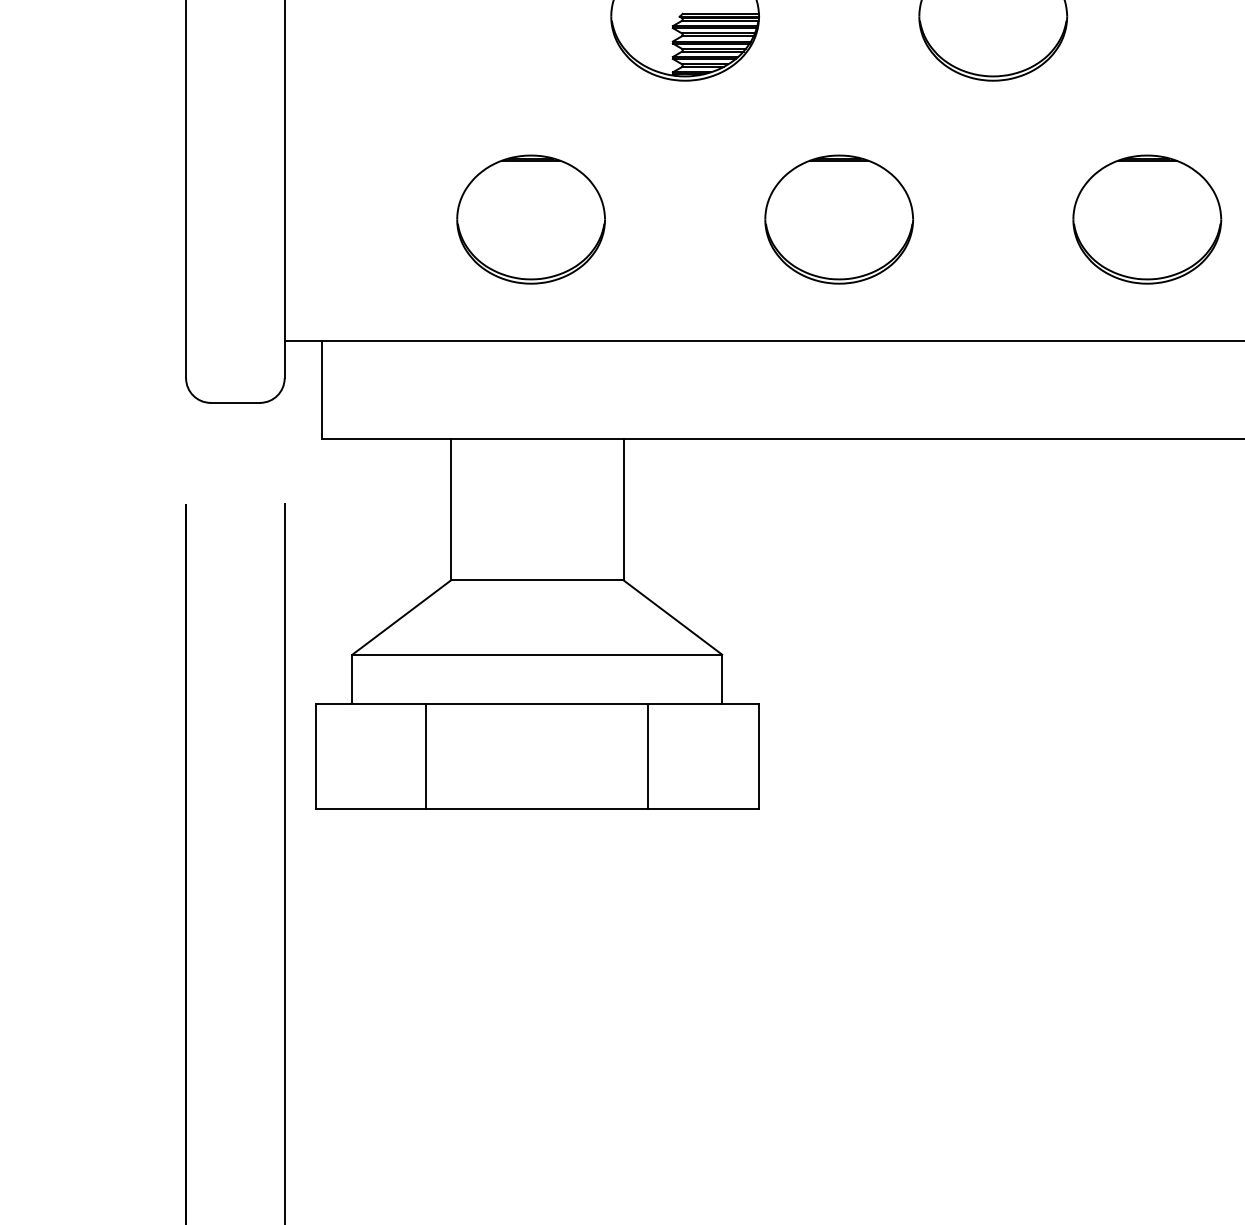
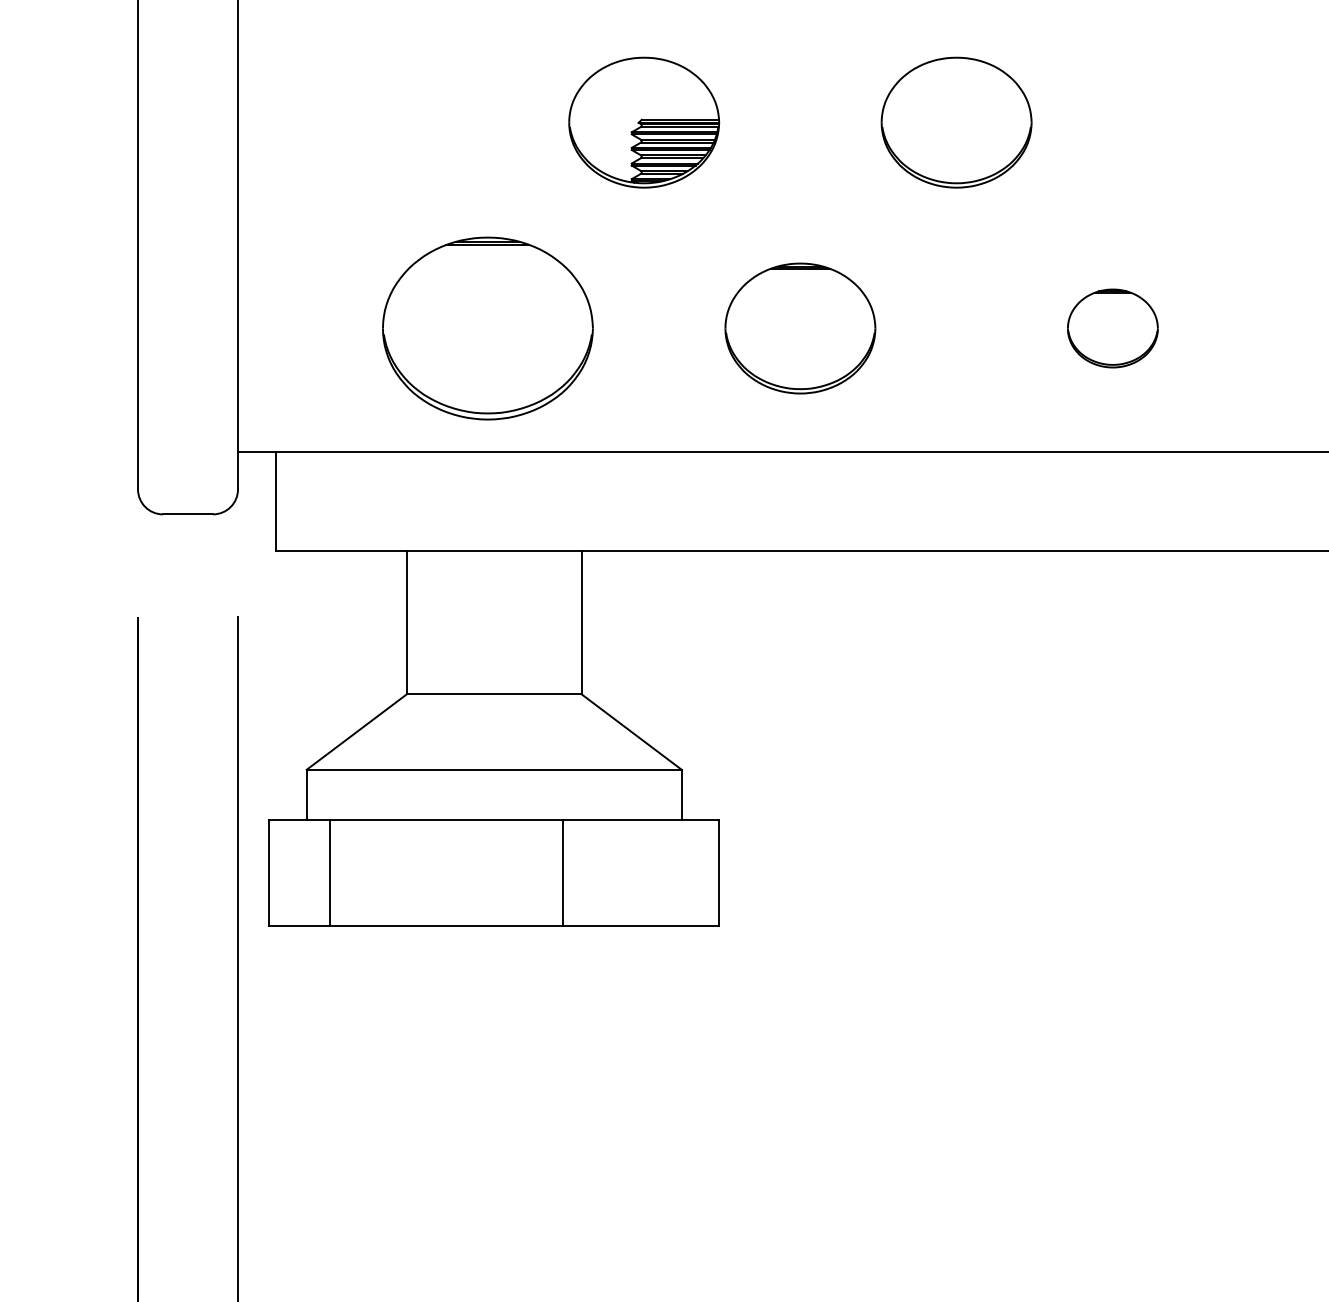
part: (530, 219) -> (487, 328), size x1.4
part: (1146, 219) -> (1112, 328), size x0.6
line: (426, 755) -> (329, 872), moved
line: (648, 755) -> (562, 872), moved

